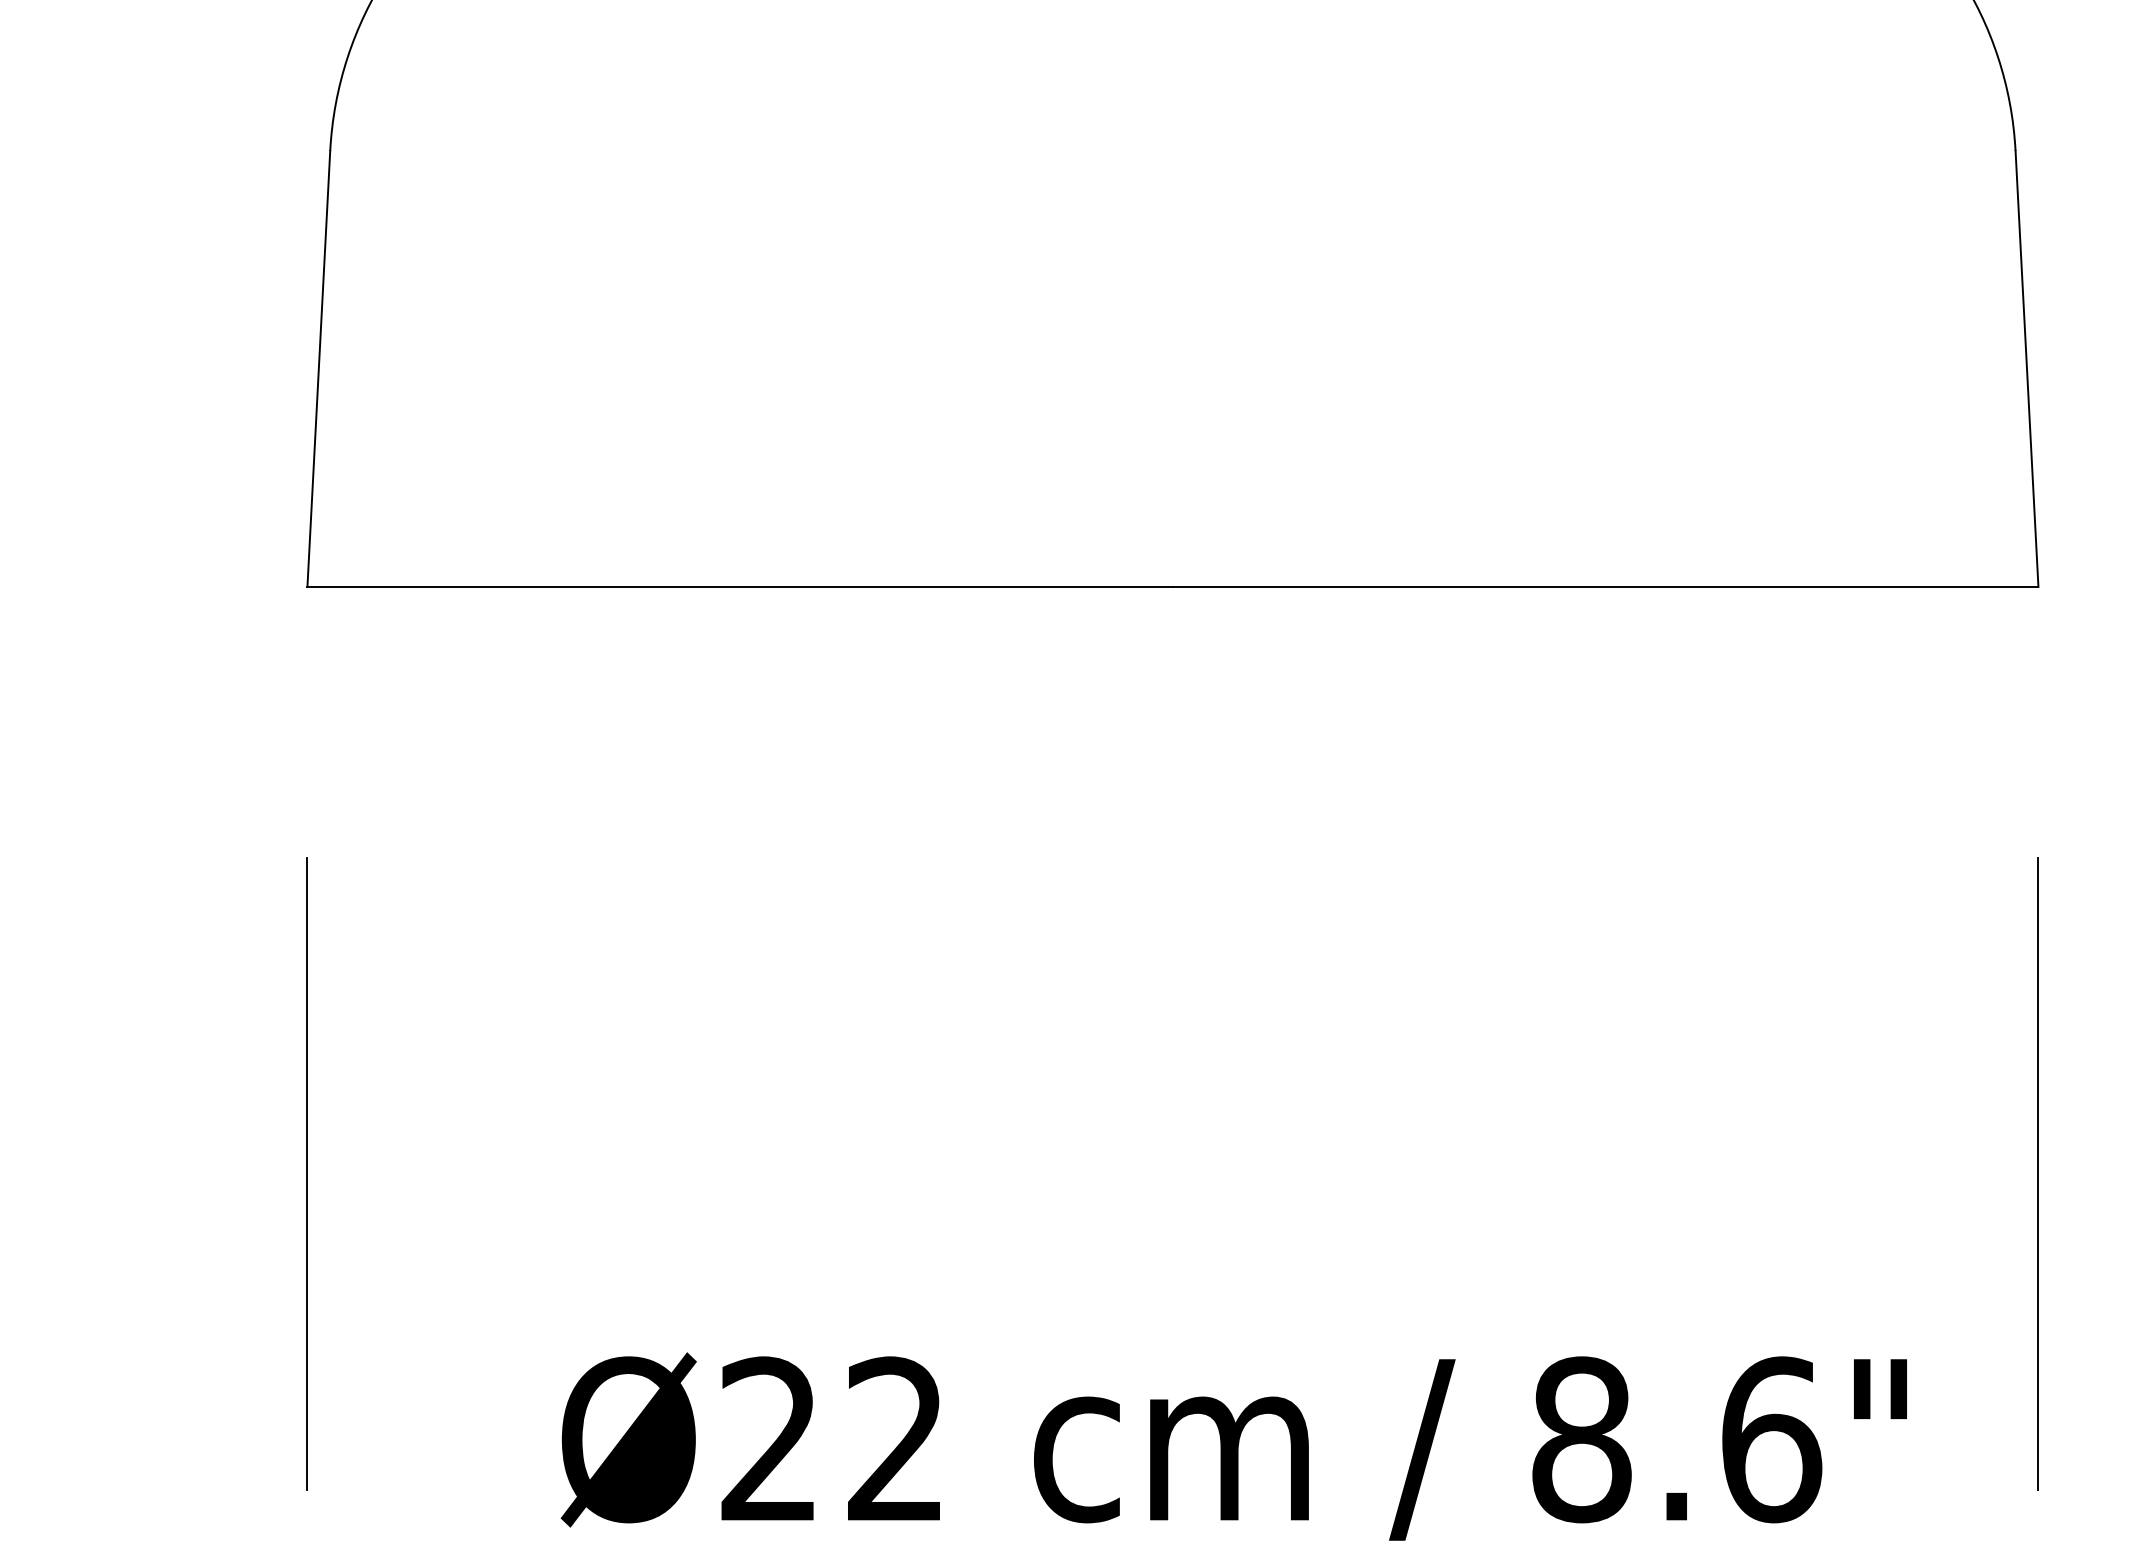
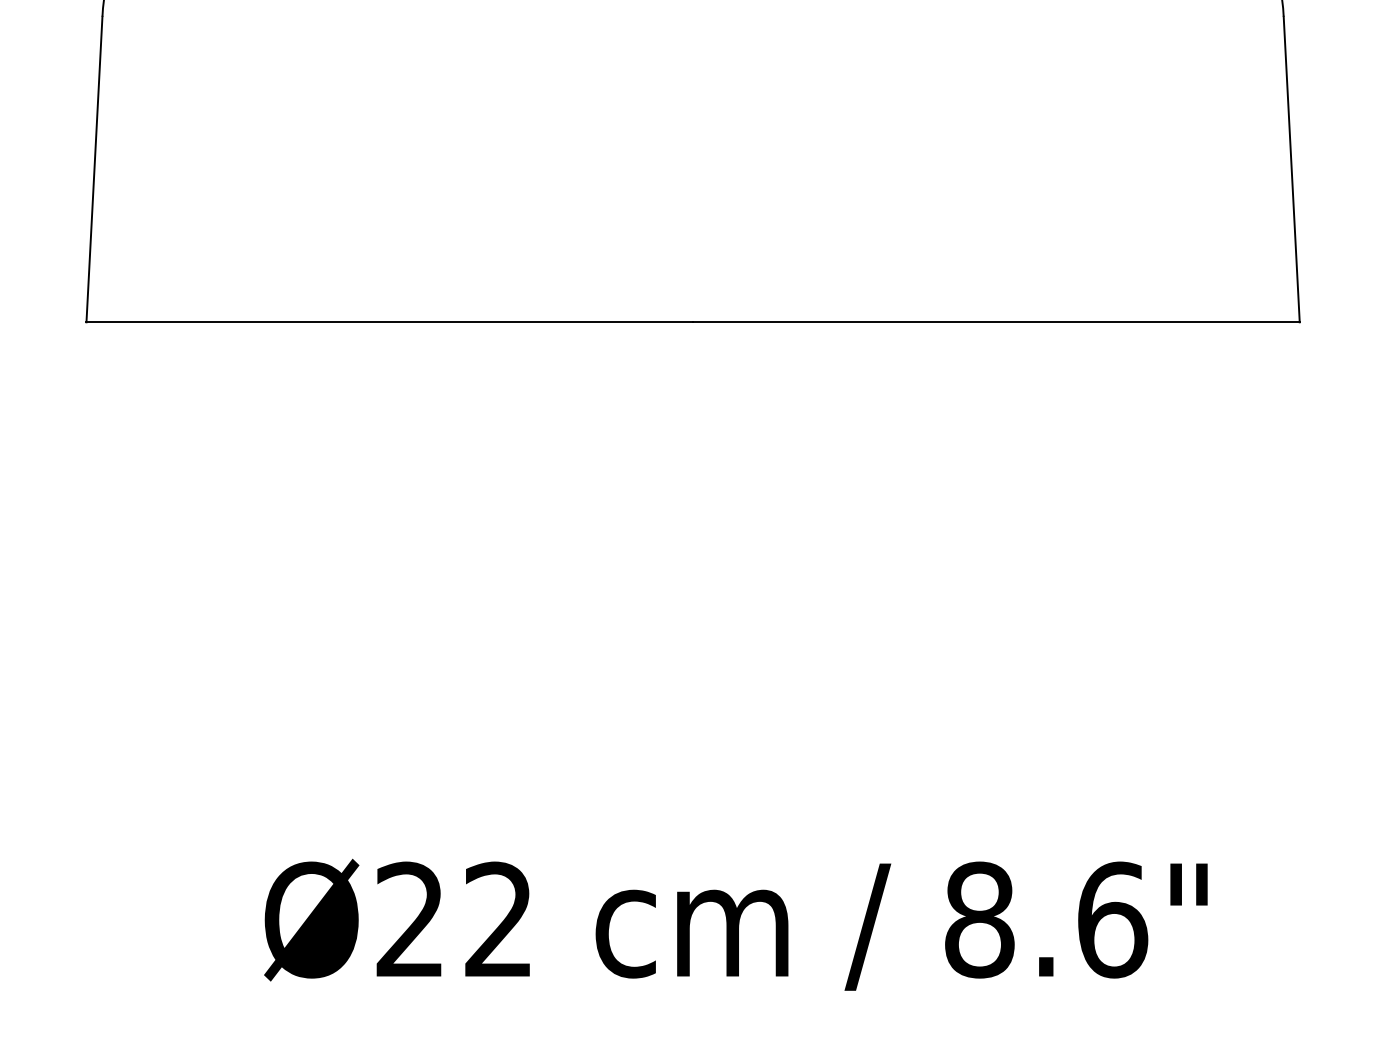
line: (307, 1173) -> (86, 733), removed
line: (2038, 1173) -> (1299, 733), removed

